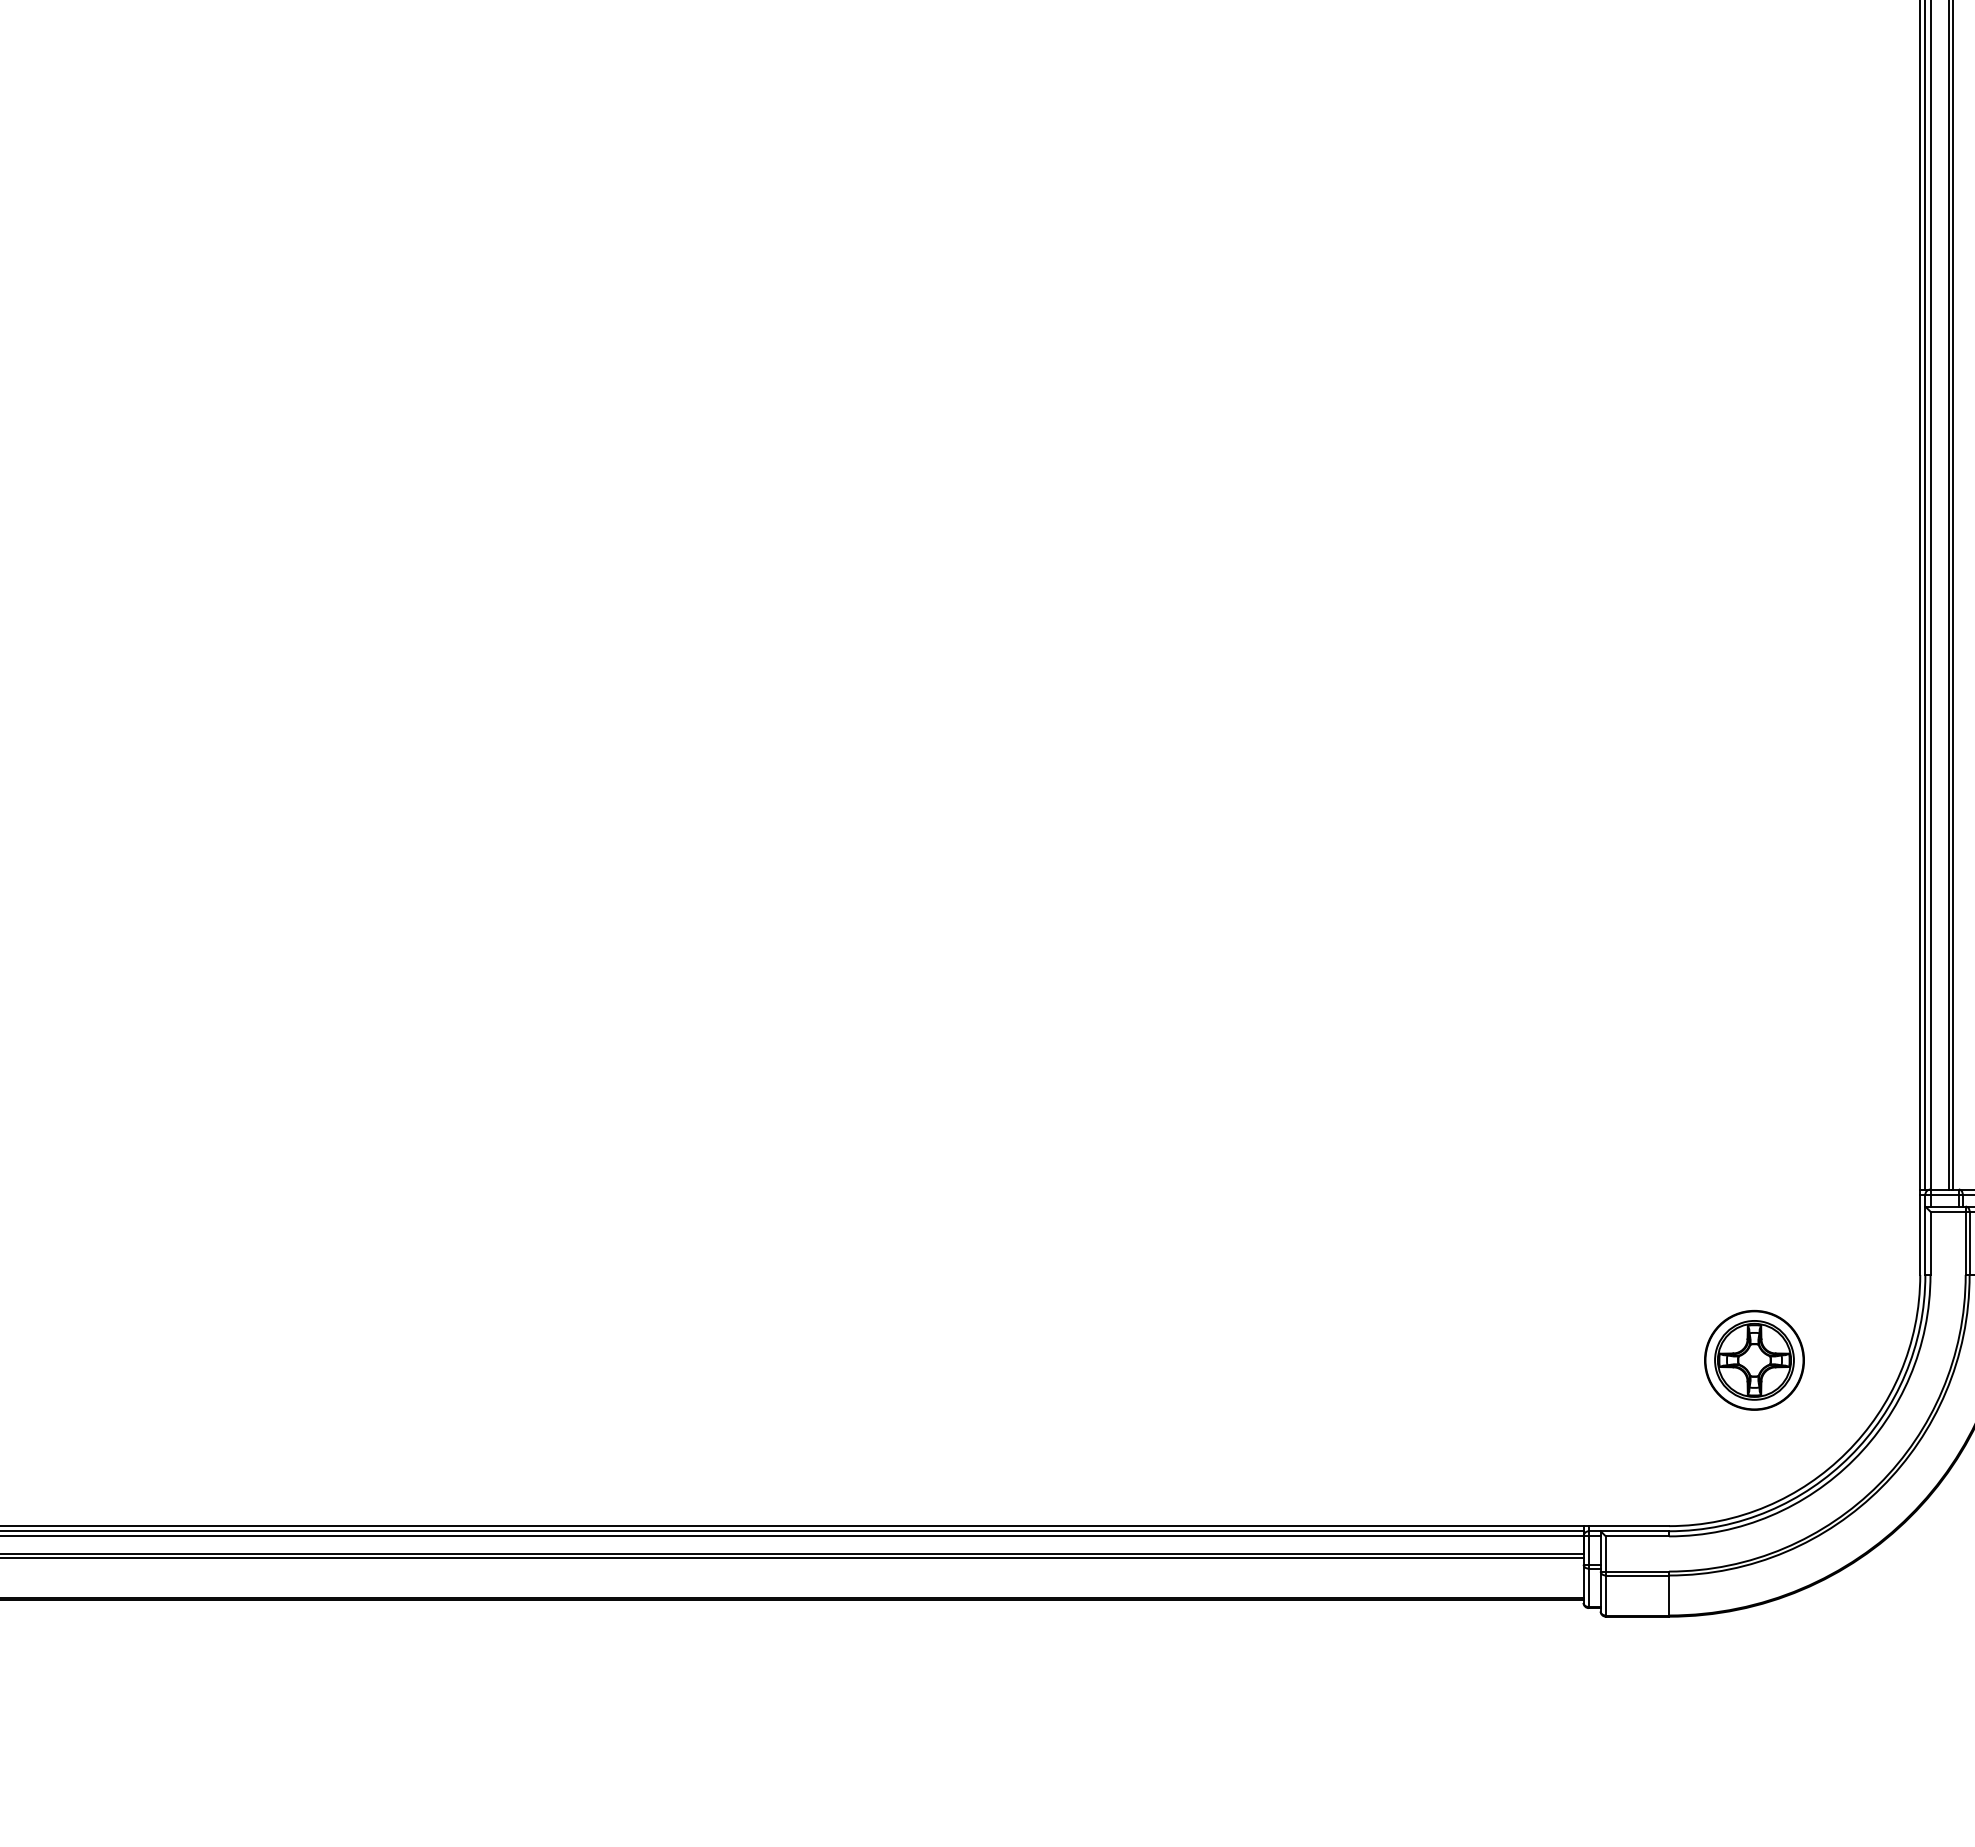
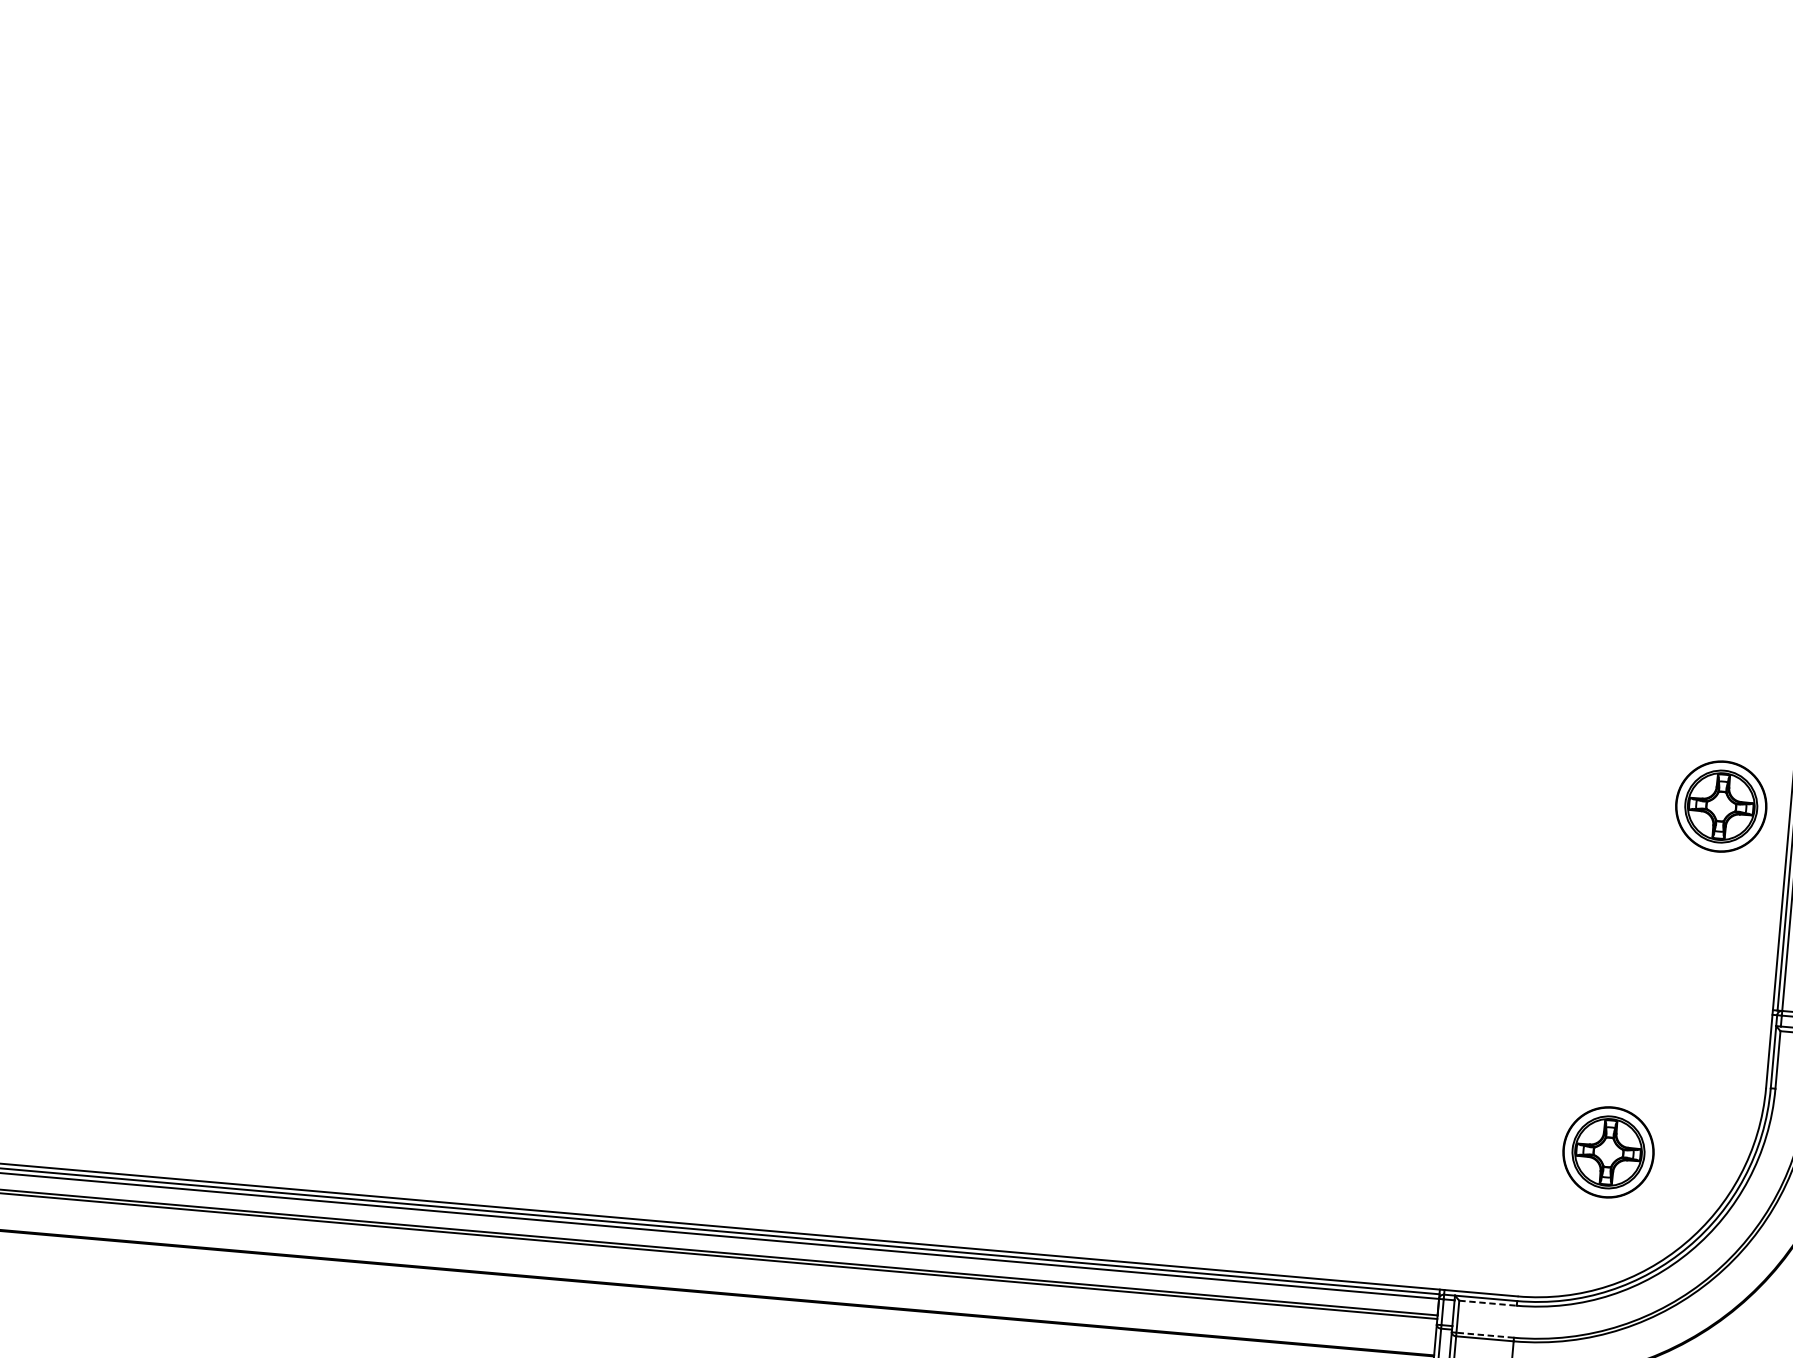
part: (1844, 971) -> (1721, 805), added
line: (1637, 1536) -> (1488, 1303), solid -> dashed
line: (1637, 1571) -> (1485, 1335), solid -> dashed

